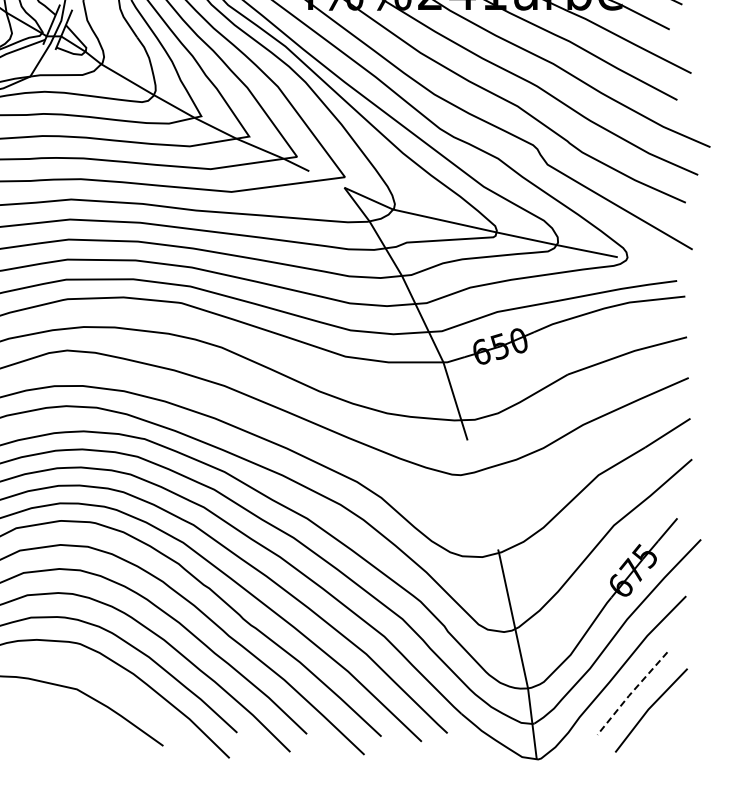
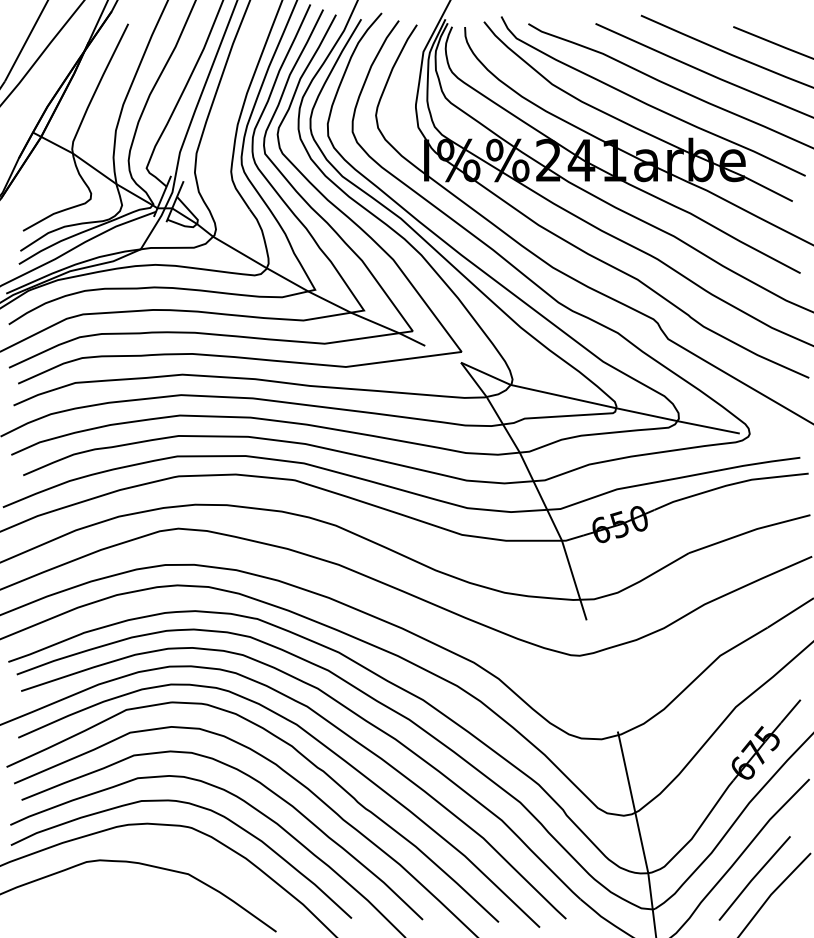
line: (631, 693) -> (753, 878), dashed -> solid

